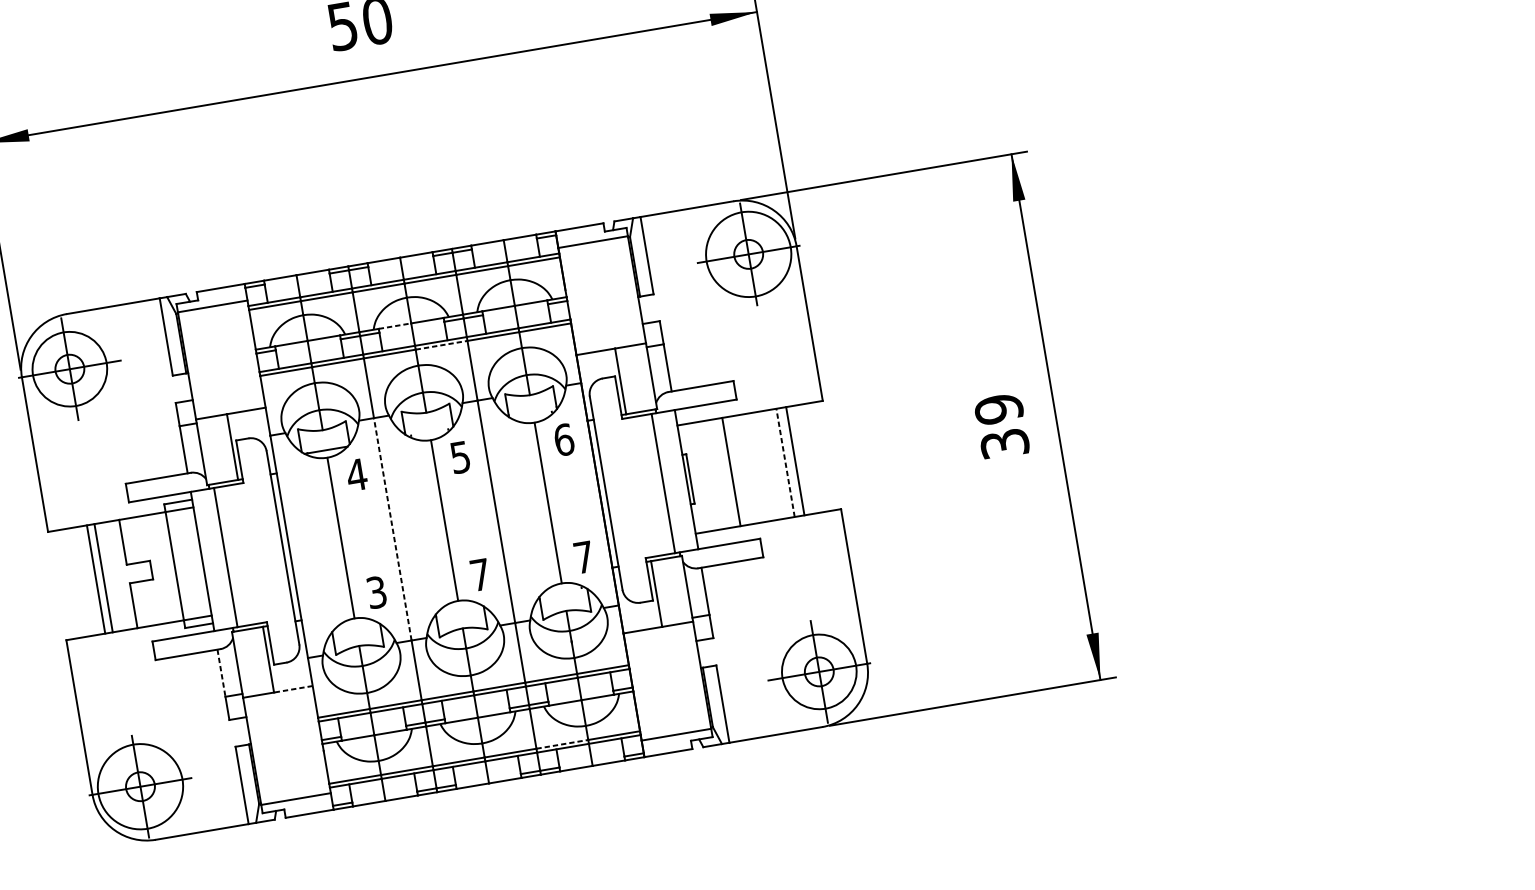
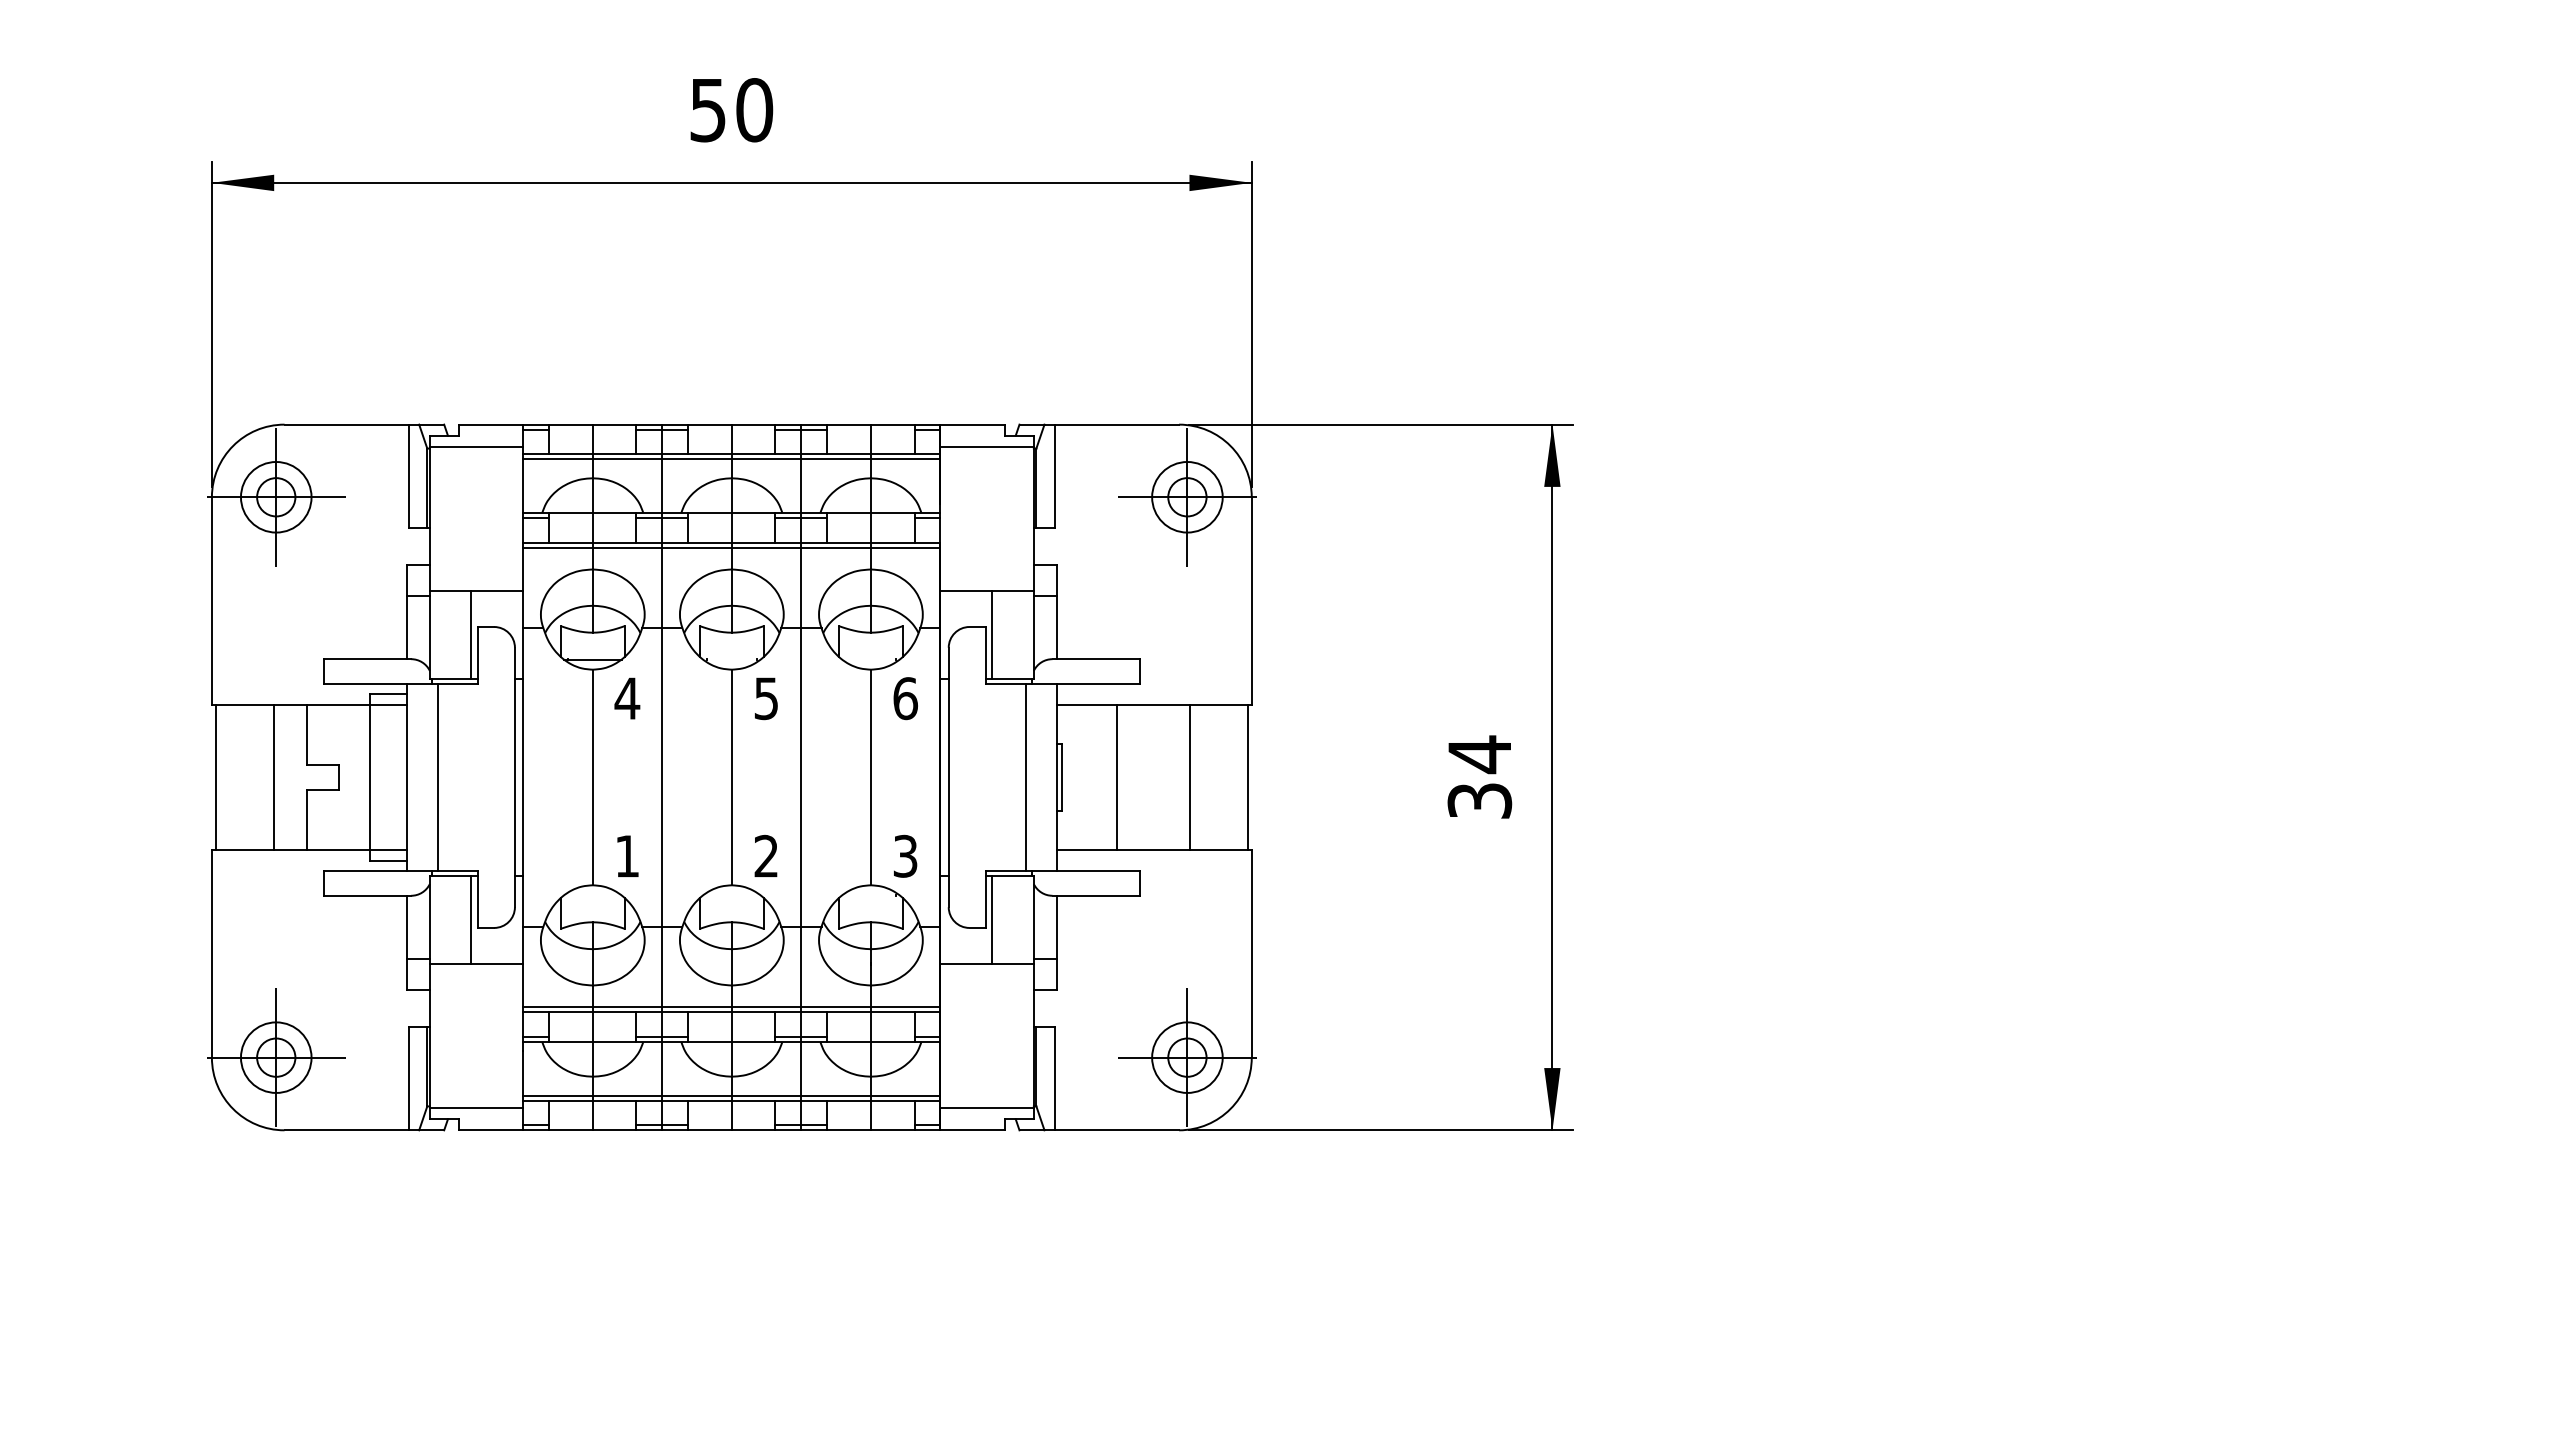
circle: (748, 254) -> (1187, 497), size x0.62
line: (395, 325) -> (710, 512), dashed -> solid
line: (441, 345) -> (766, 548), dashed -> solid
circle: (69, 369) -> (275, 497), size x0.71
text: (998, 409) -> (1479, 754), 39 -> 34
line: (795, 461) -> (1247, 777), moved
line: (785, 462) -> (1189, 777), dashed -> solid
line: (392, 528) -> (662, 776), dashed -> solid
text: (583, 556) -> (905, 855), 7 -> 3
text: (479, 574) -> (765, 855), 7 -> 2
line: (96, 579) -> (216, 777), moved
text: (376, 591) -> (627, 855), 3 -> 1
circle: (819, 671) -> (1187, 1057), size x0.71
line: (221, 673) -> (407, 927), dashed -> solid
line: (293, 689) -> (497, 964), dashed -> solid
line: (562, 744) -> (836, 1095), dashed -> solid
circle: (139, 786) -> (275, 1057), size x0.62

